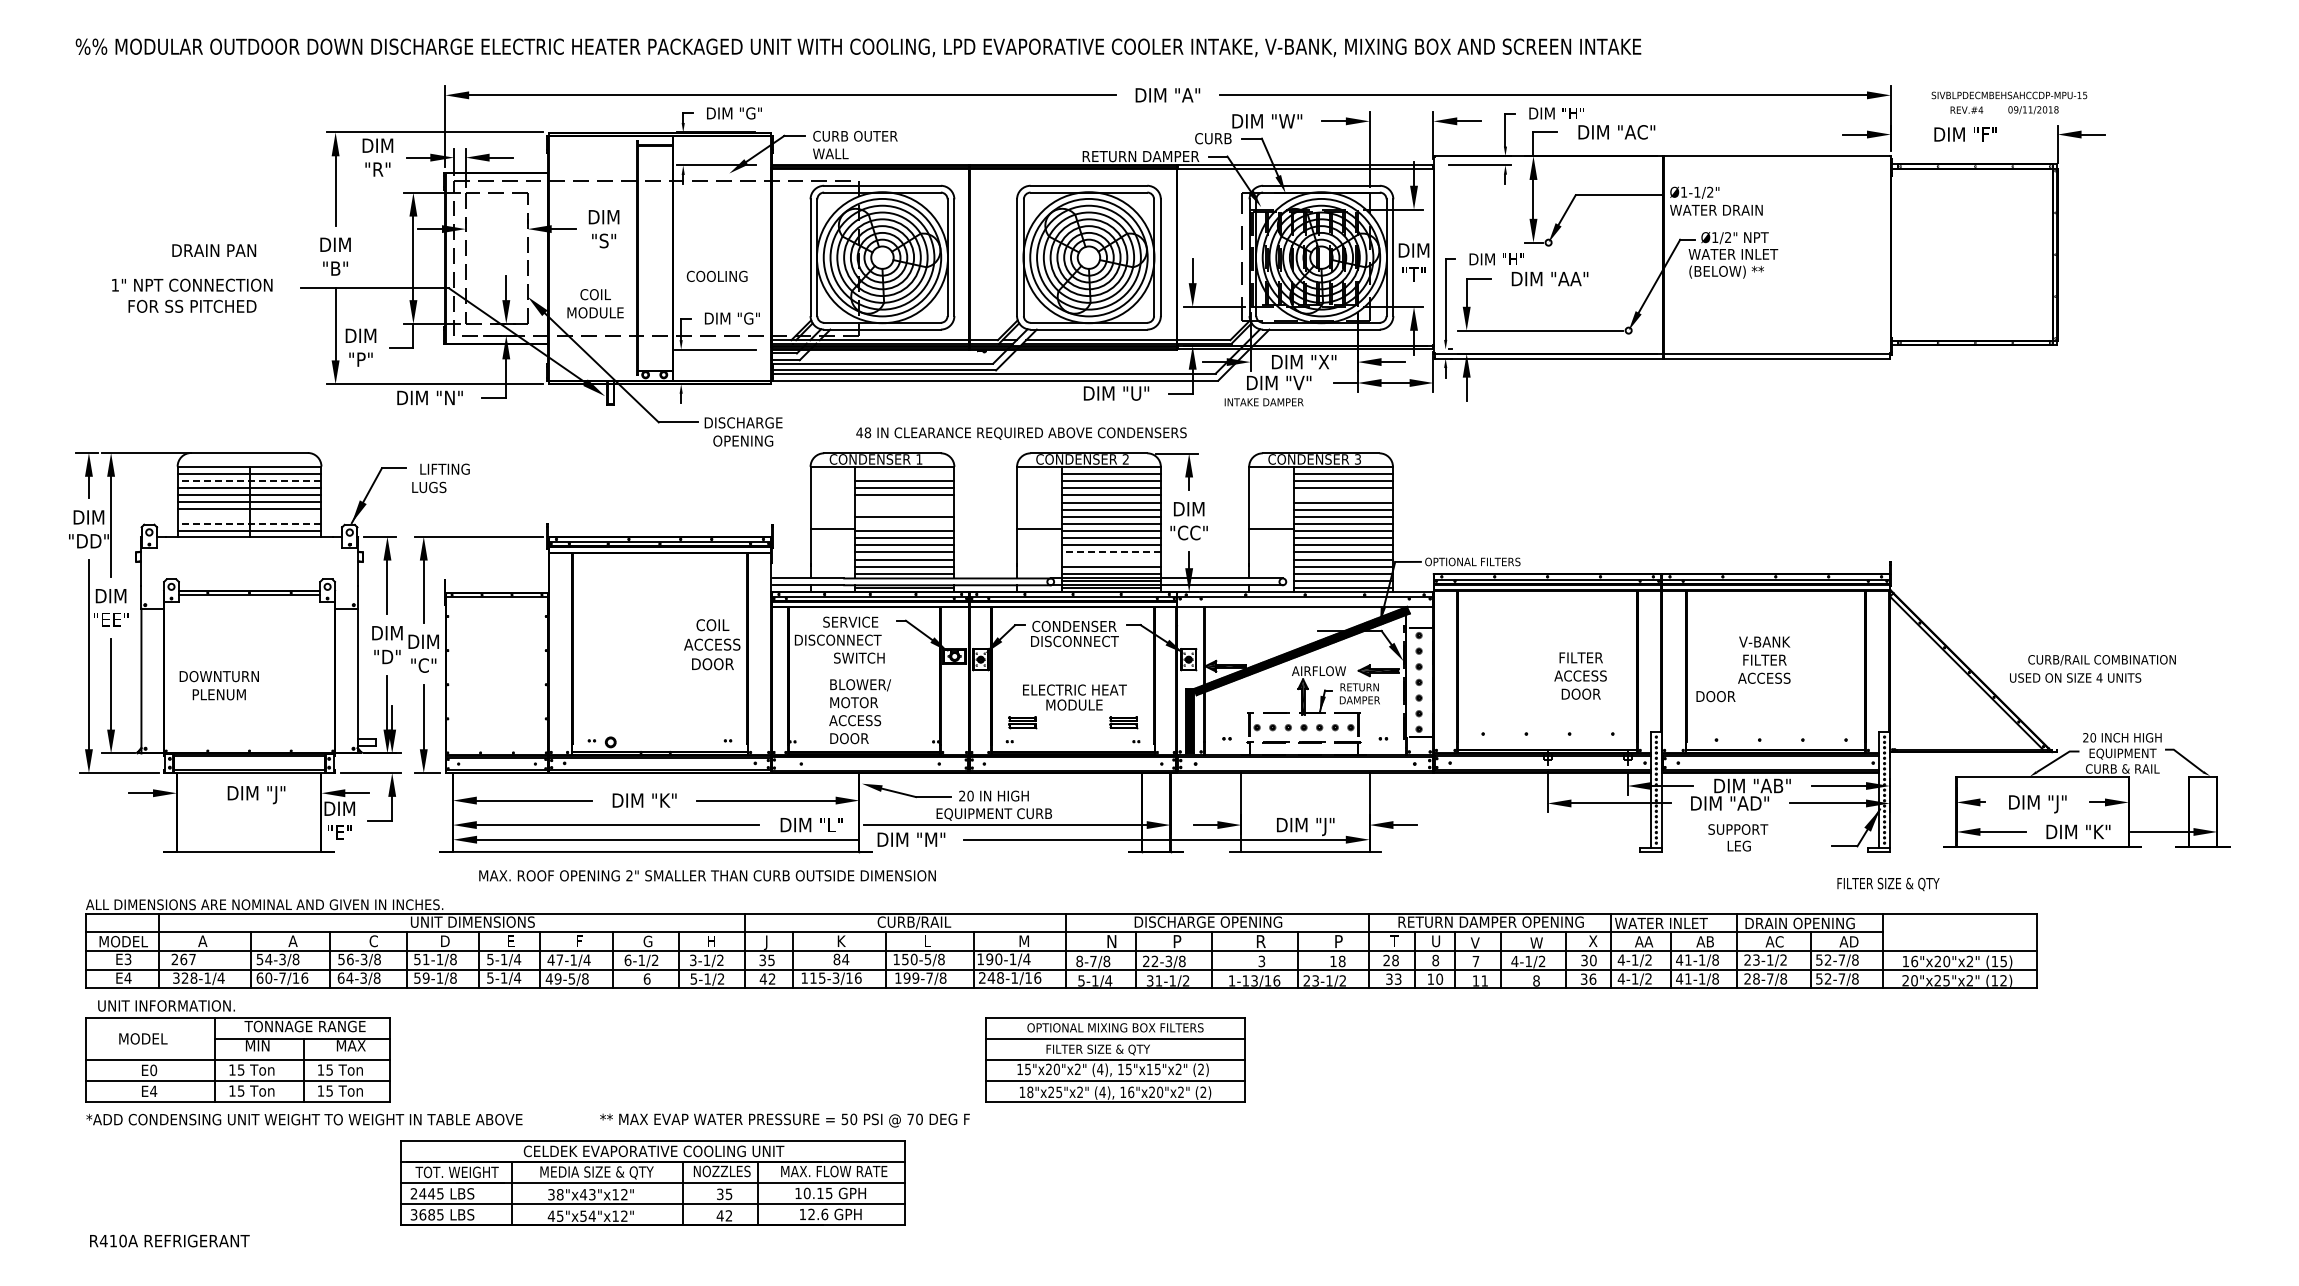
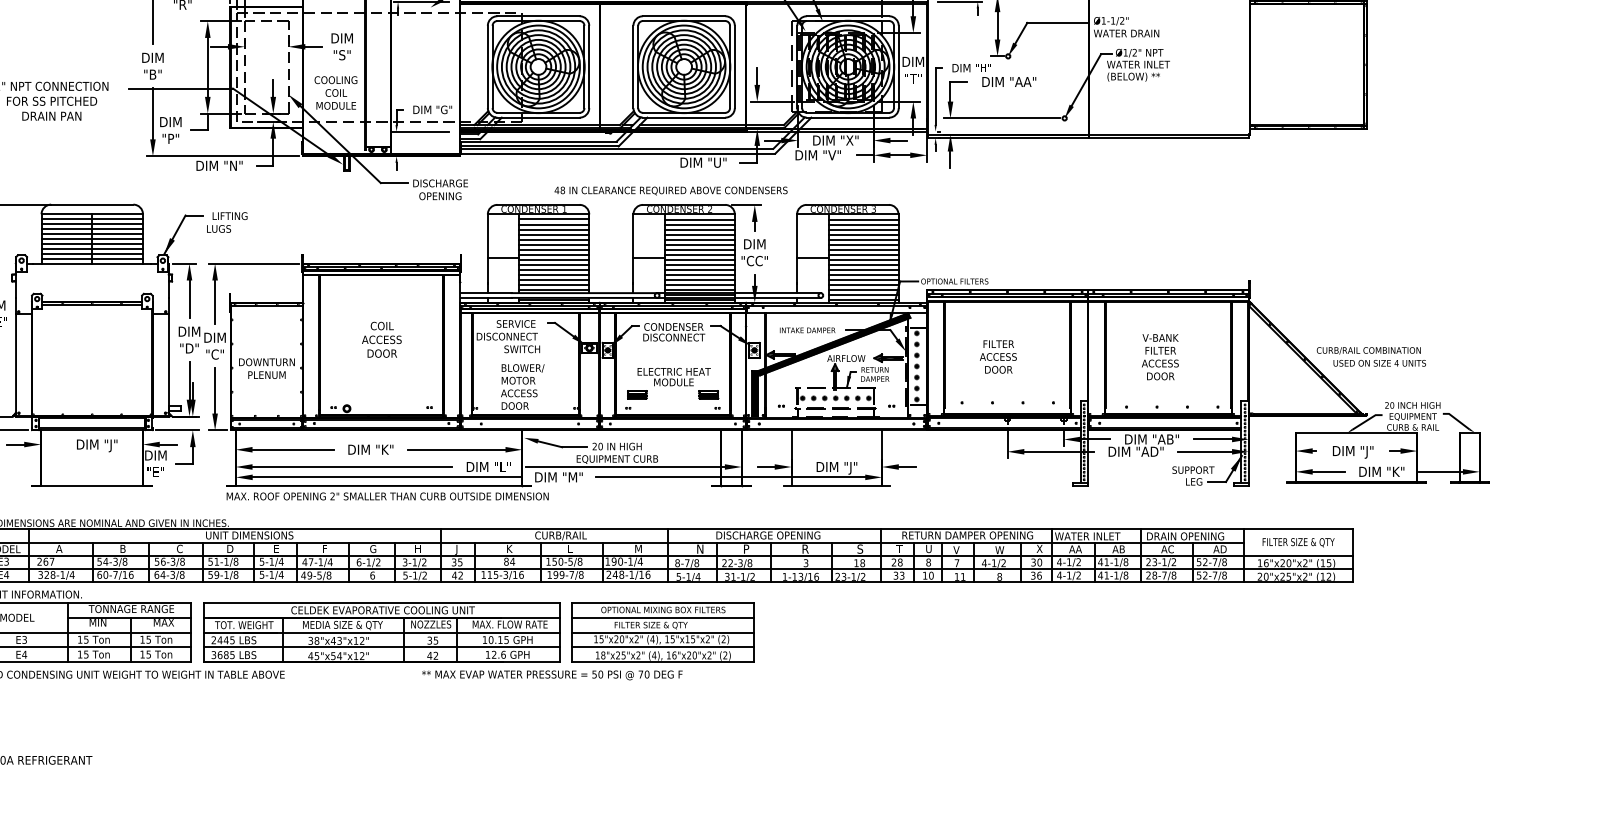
text: (214, 250) -> (52, 116), moved
text: (716, 275) -> (335, 79), moved
text: (1263, 402) -> (807, 330), moved
text: (1021, 433) -> (671, 190), moved
line: (904, 474) -> (554, 219), added
line: (249, 480) -> (92, 224), dashed -> solid
line: (1343, 495) -> (863, 234), added
line: (904, 502) -> (554, 239), added
line: (904, 509) -> (554, 244), added
line: (249, 516) -> (92, 249), added
line: (249, 523) -> (92, 254), dashed -> solid
line: (904, 523) -> (554, 254), added
line: (1111, 552) -> (700, 274), dashed -> solid
line: (1110, 559) -> (699, 279), added
text: (712, 644) -> (382, 339), moved
text: (2101, 660) -> (1368, 350), moved
text: (1580, 675) -> (998, 356), moved
text: (218, 685) -> (266, 368), moved
text: (1715, 696) -> (1160, 376), moved
text: (1738, 837) -> (1193, 475), moved
text: (707, 875) -> (387, 496), moved
text: (1888, 884) -> (1298, 542), moved
text: (292, 940) -> (122, 548), A -> B
text: (1338, 941) -> (860, 549), P -> S
part: (1115, 1059) -> (663, 632), moved
text: (153, 1070) -> (24, 640), E0 -> E3
text: (784, 1120) -> (551, 675), moved
part: (652, 1182) -> (382, 632), moved

